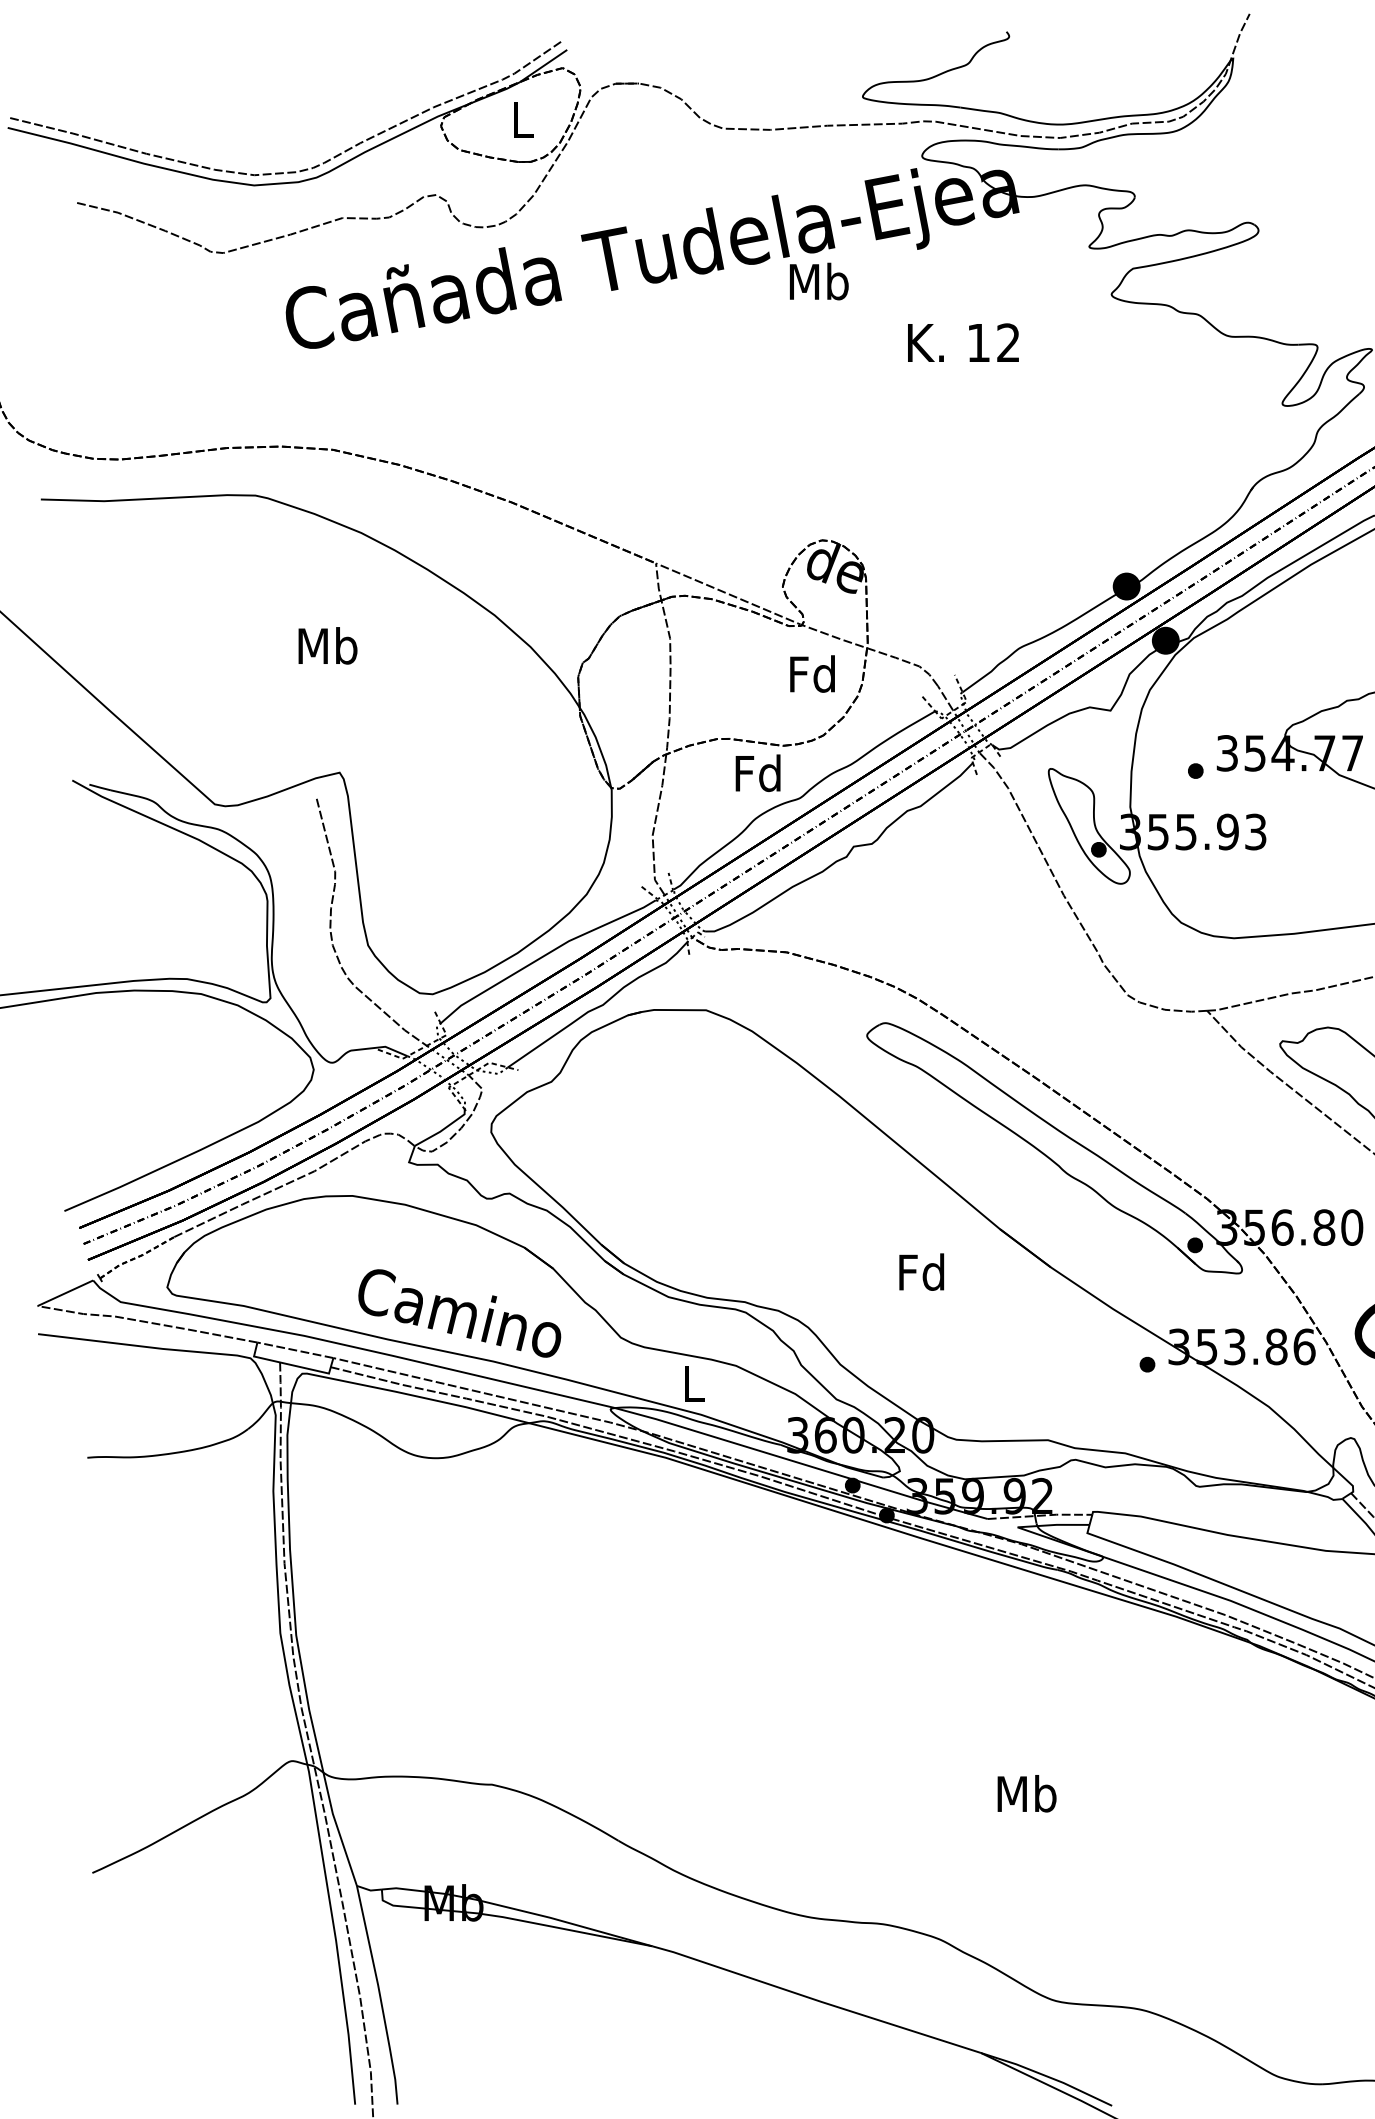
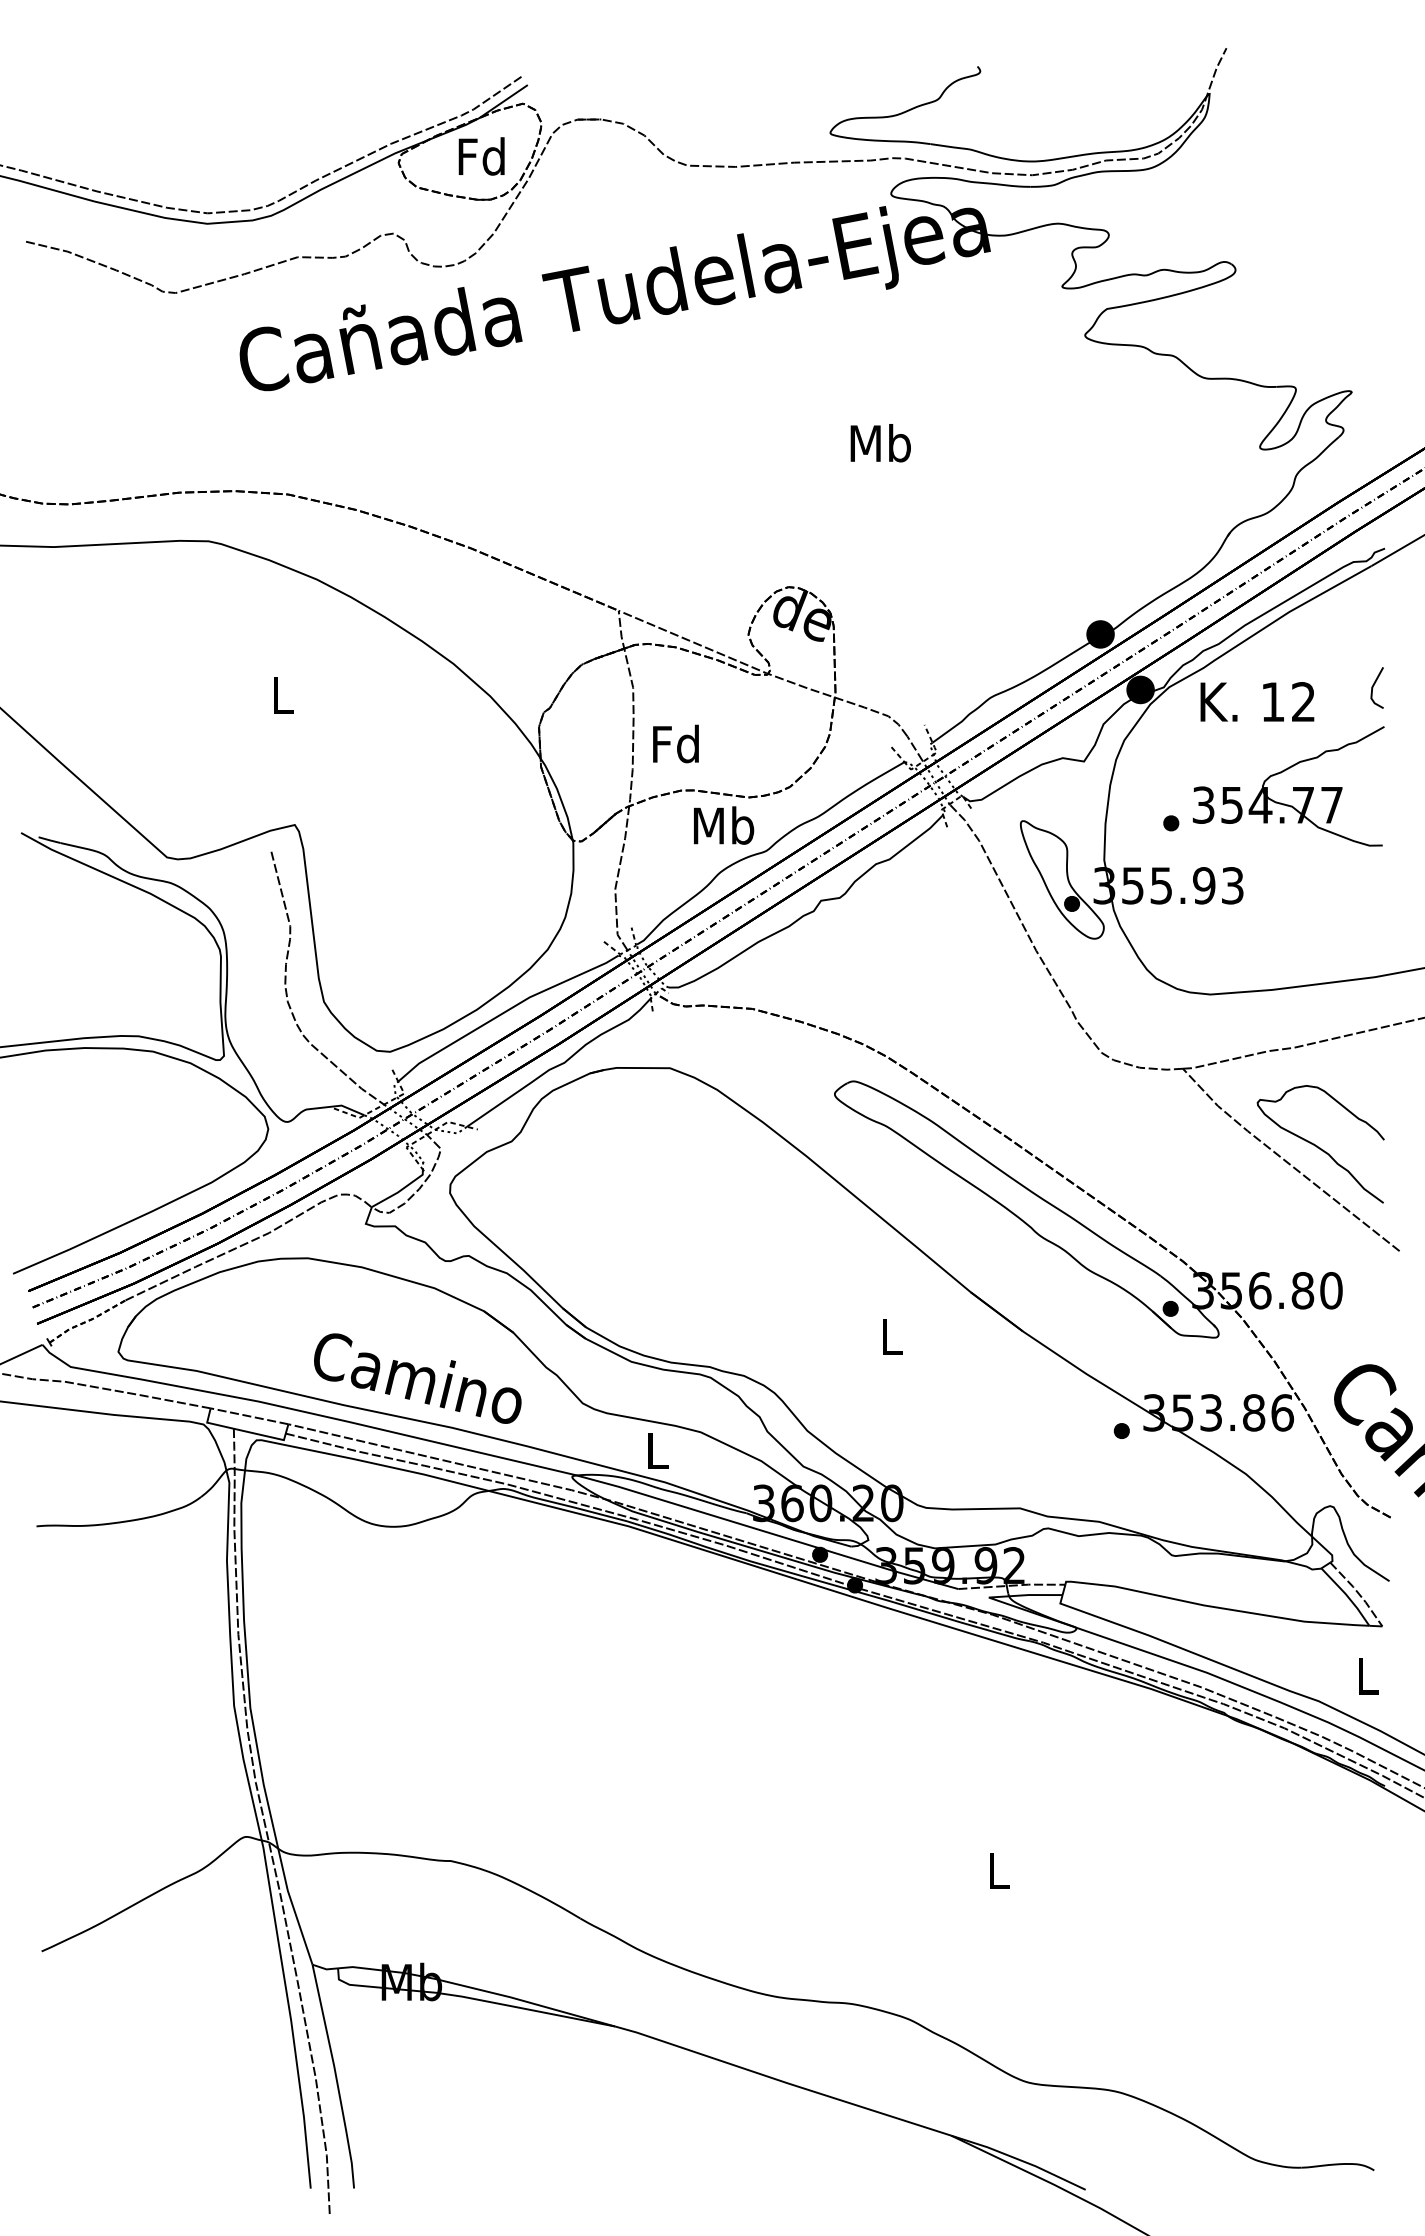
text: (521, 119) -> (481, 156), L -> Fd
text: (818, 281) -> (880, 443), moved
text: (963, 342) -> (1257, 701), moved
text: (327, 645) -> (282, 694), Mb -> L
text: (812, 673) -> (675, 743), moved
text: (759, 773) -> (724, 825), Fd -> Mb
text: (921, 1272) -> (890, 1336), Fd -> L
text: (1026, 1793) -> (998, 1870), Mb -> L

